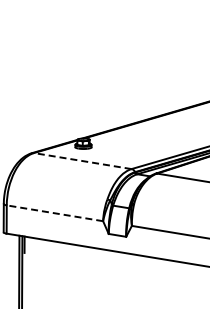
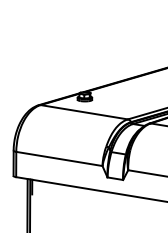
line: (82, 161) -> (84, 112), dashed -> solid
line: (54, 213) -> (58, 159), dashed -> solid

